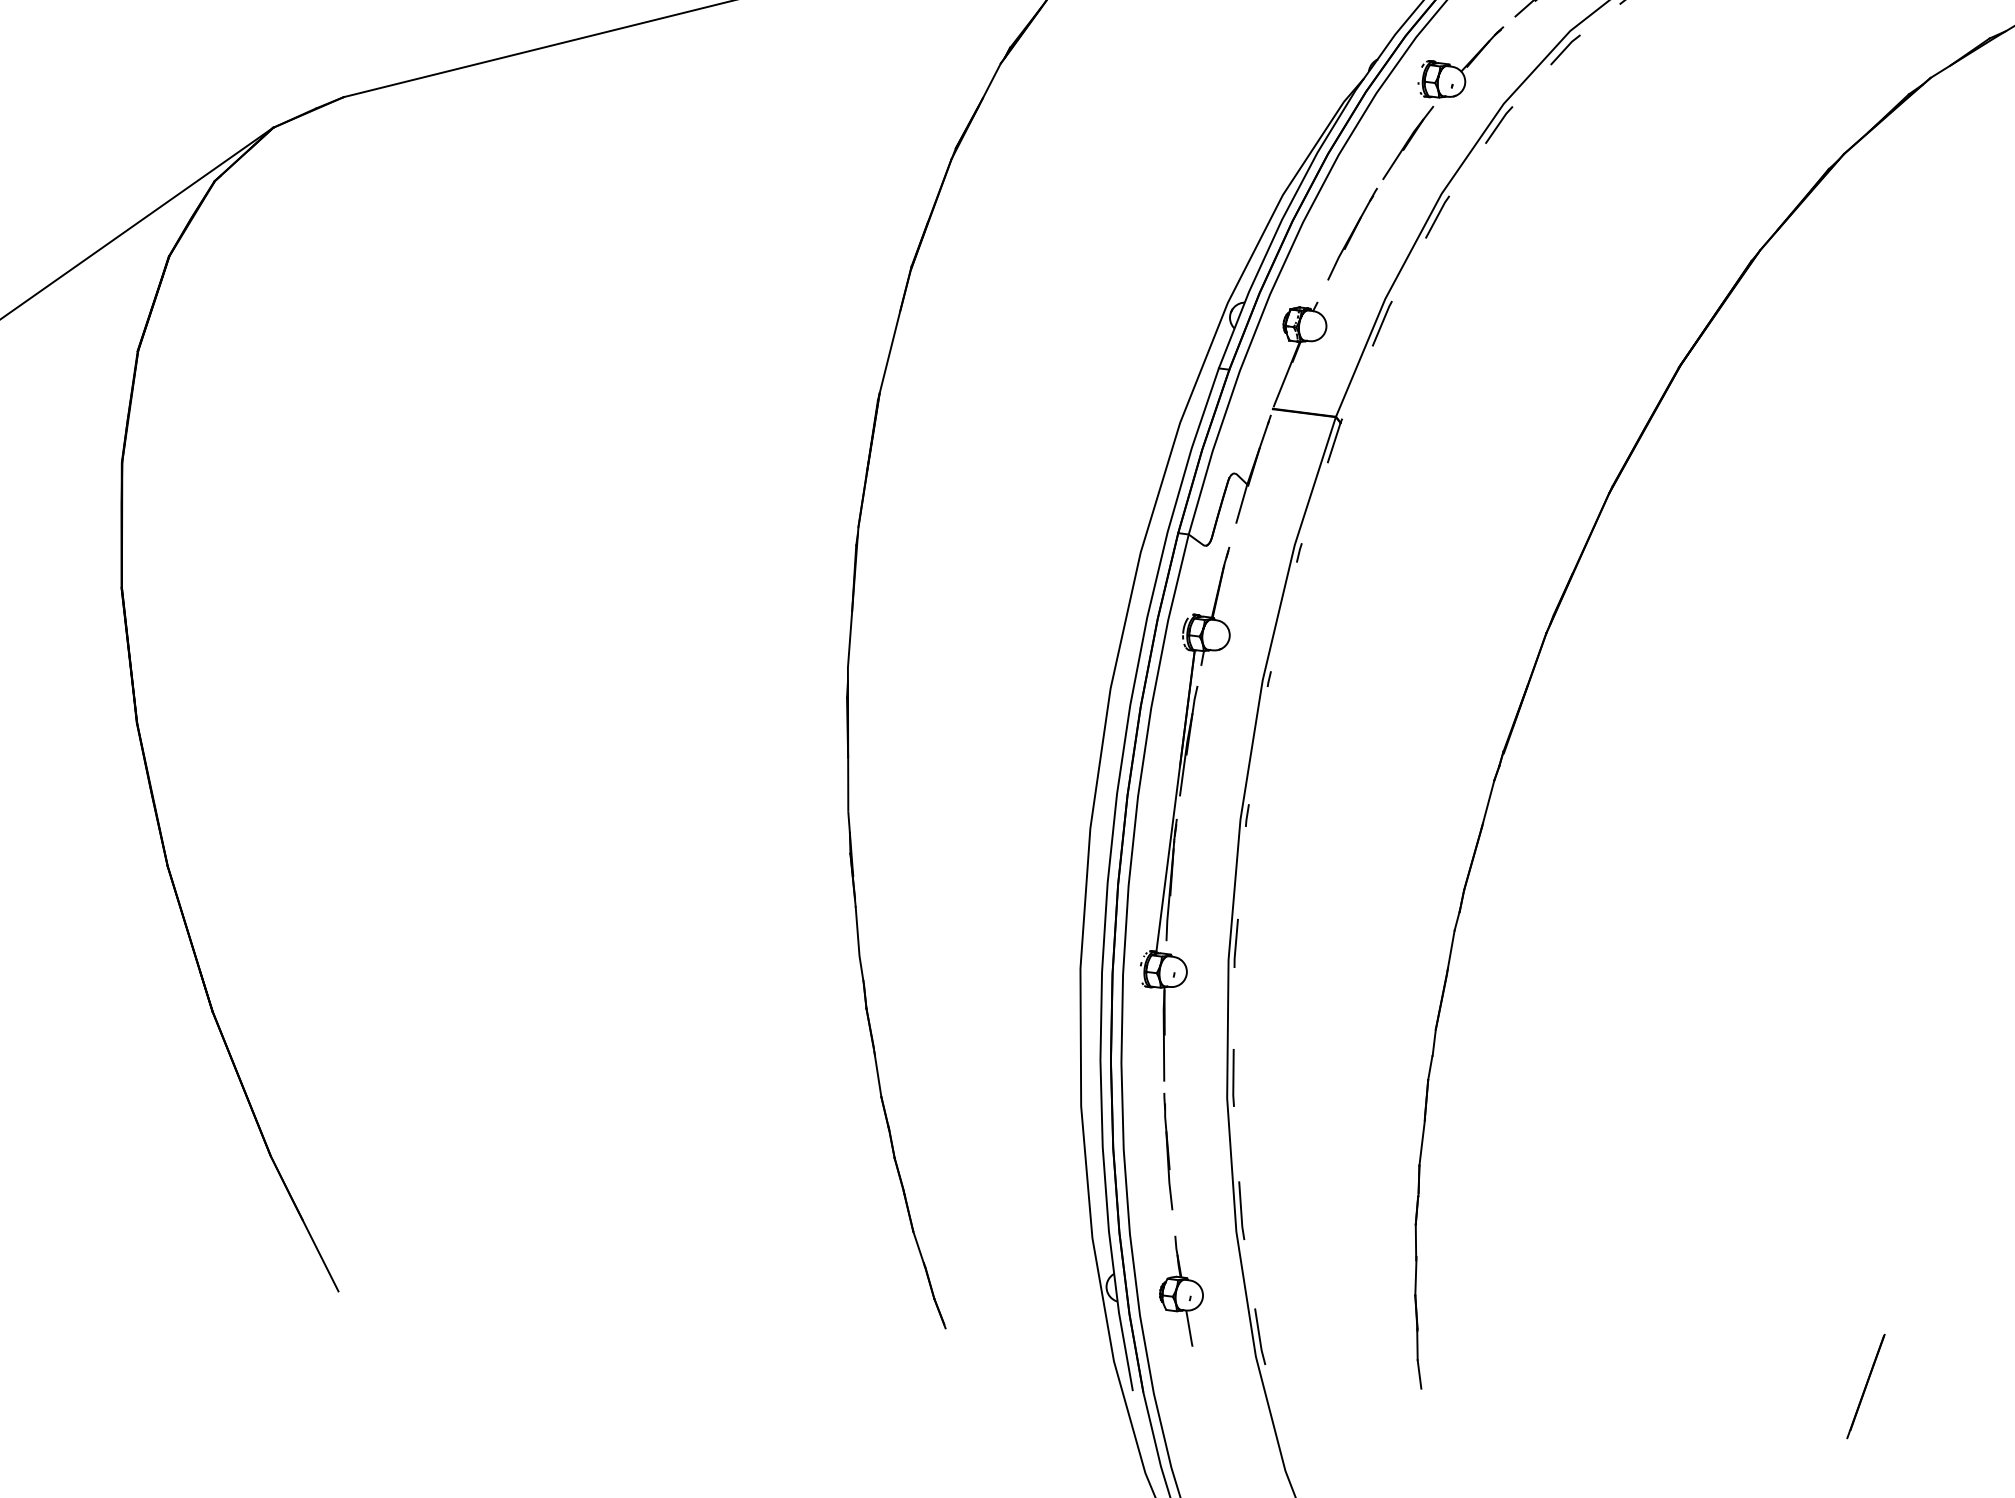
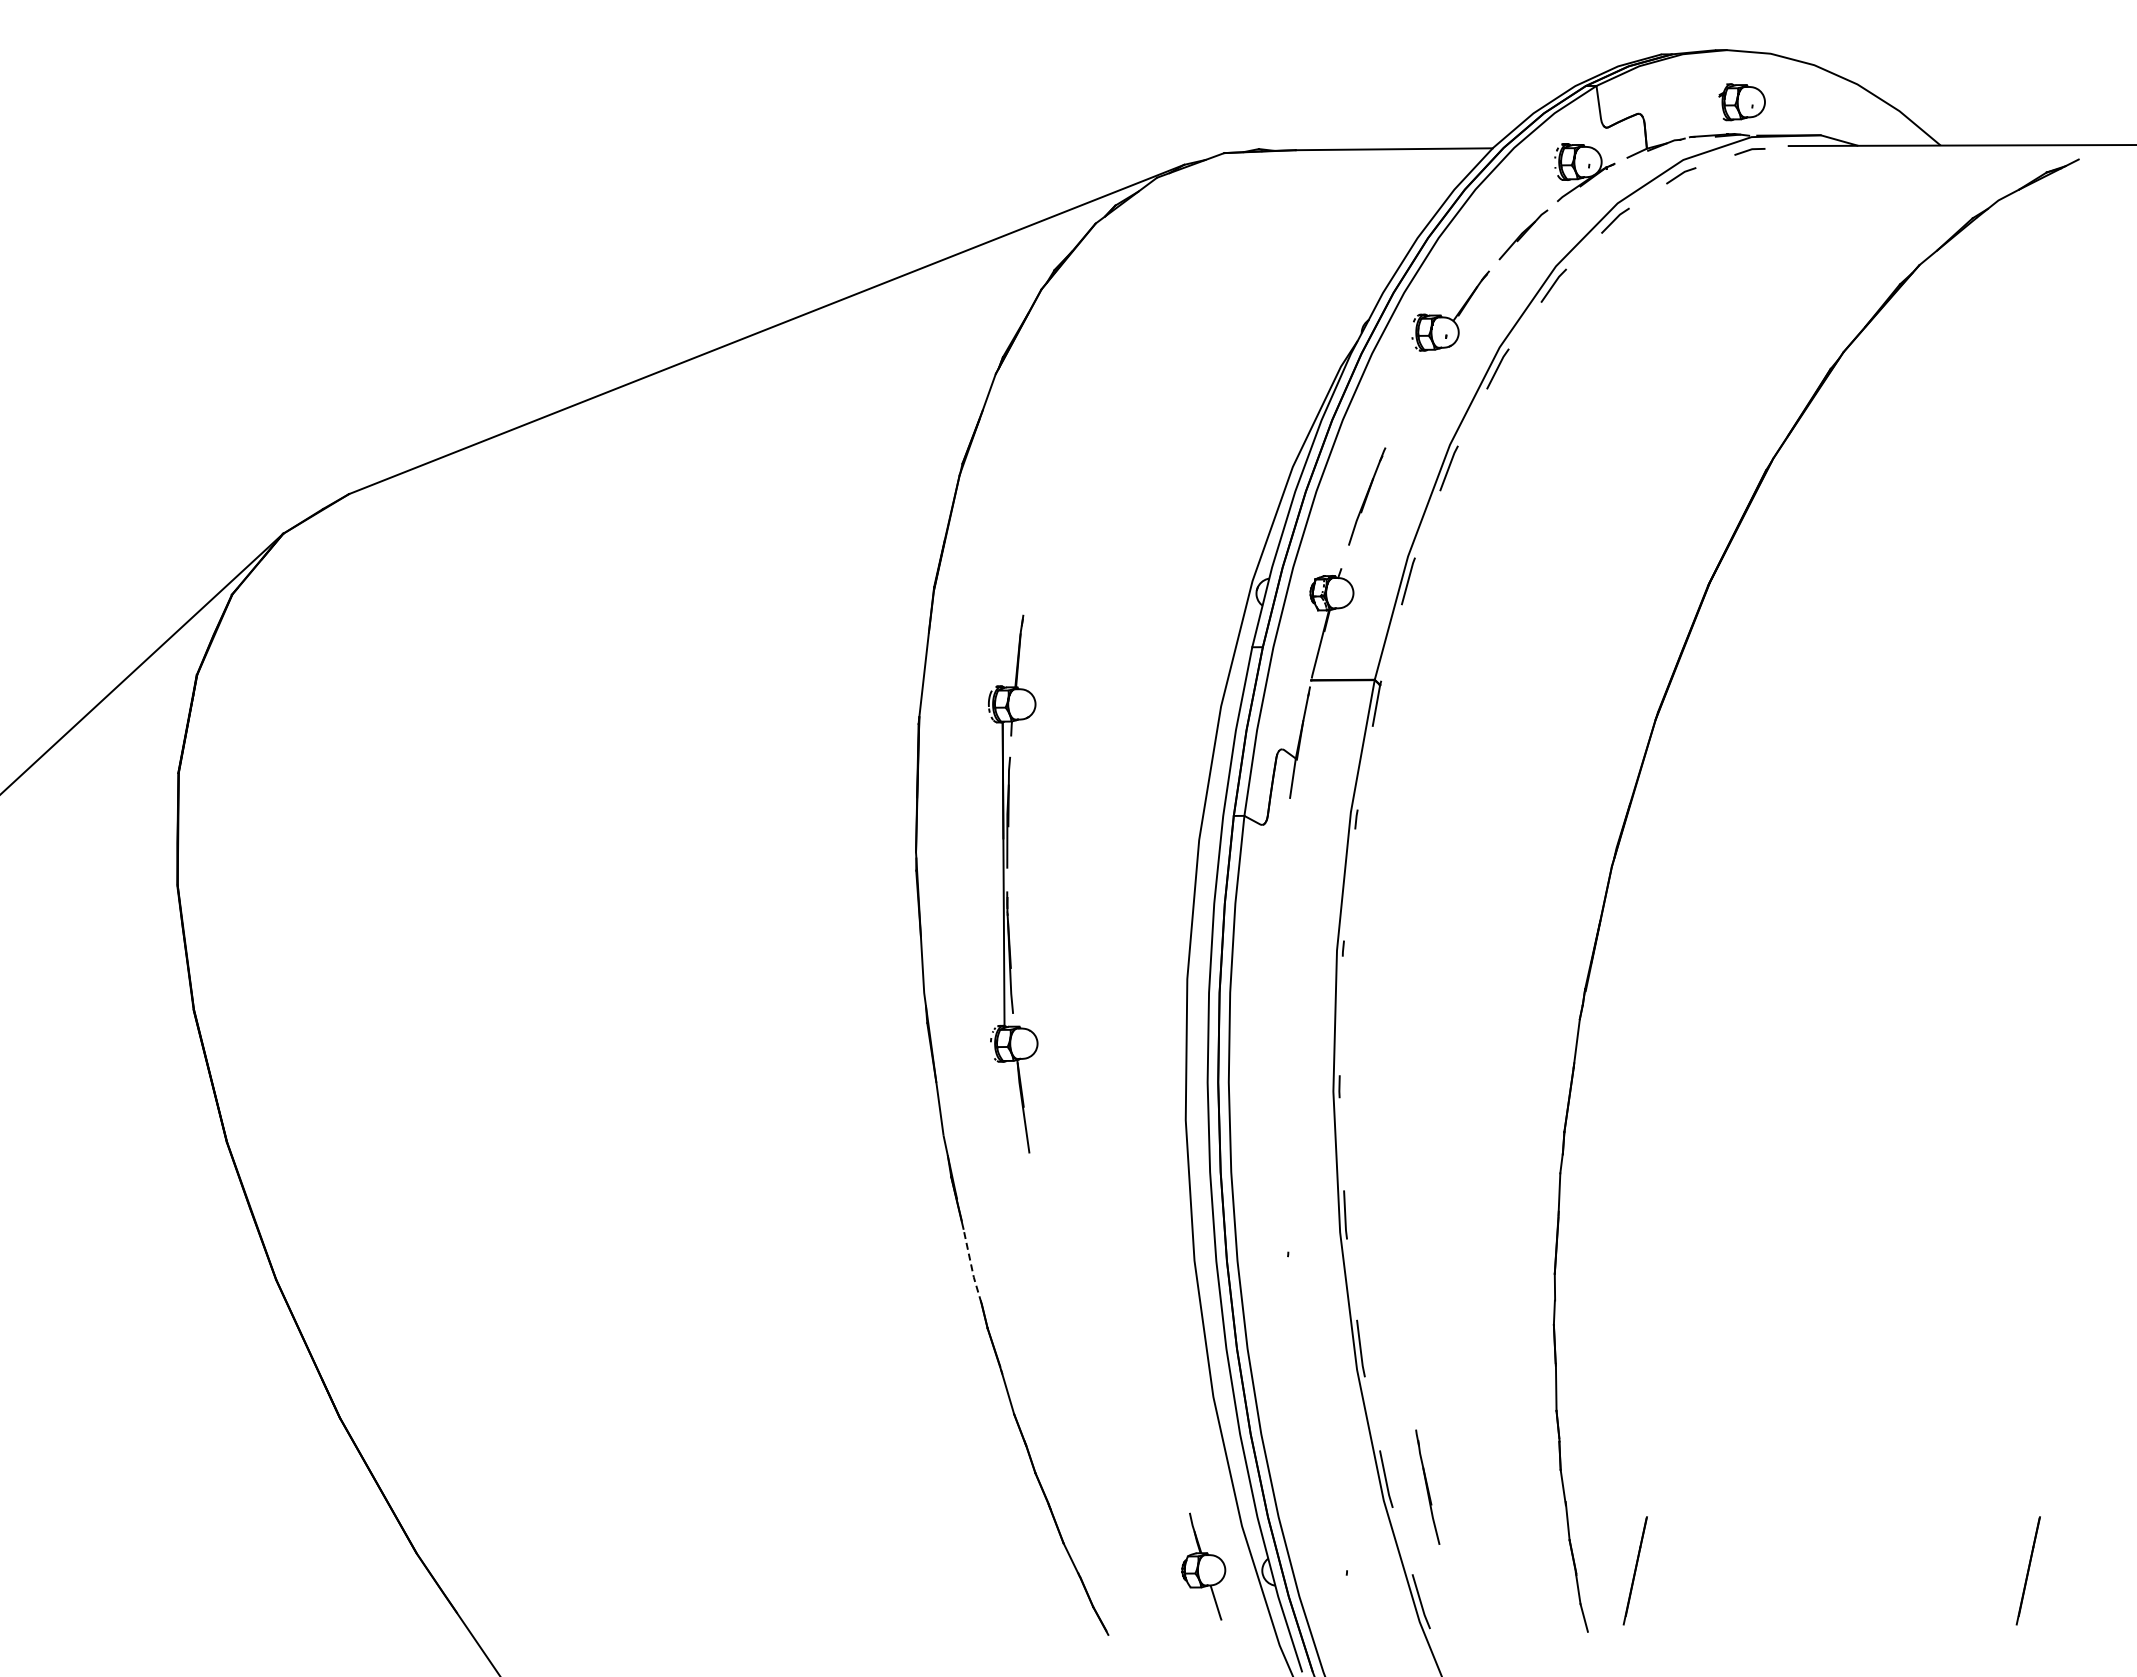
line: (1408, 142) -> (1410, 398), removed
part: (1175, 810) -> (1004, 883), moved
line: (858, 944) -> (971, 1265), solid -> dashed
line: (1168, 1150) -> (1427, 1486), moved
part: (1181, 1290) -> (1203, 1566), moved
line: (1475, 1334) -> (1634, 1570), added

